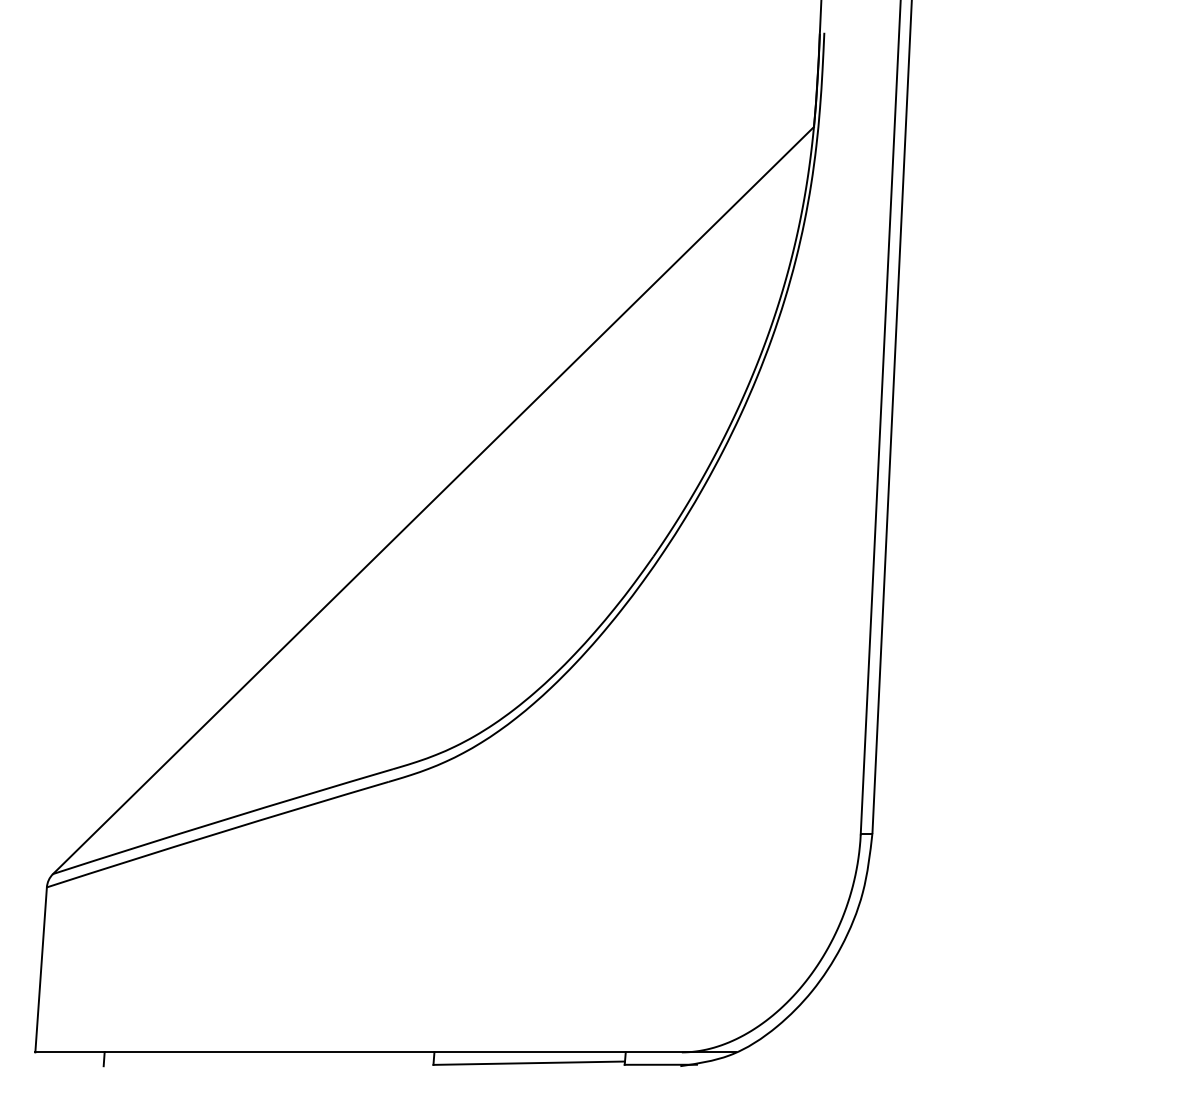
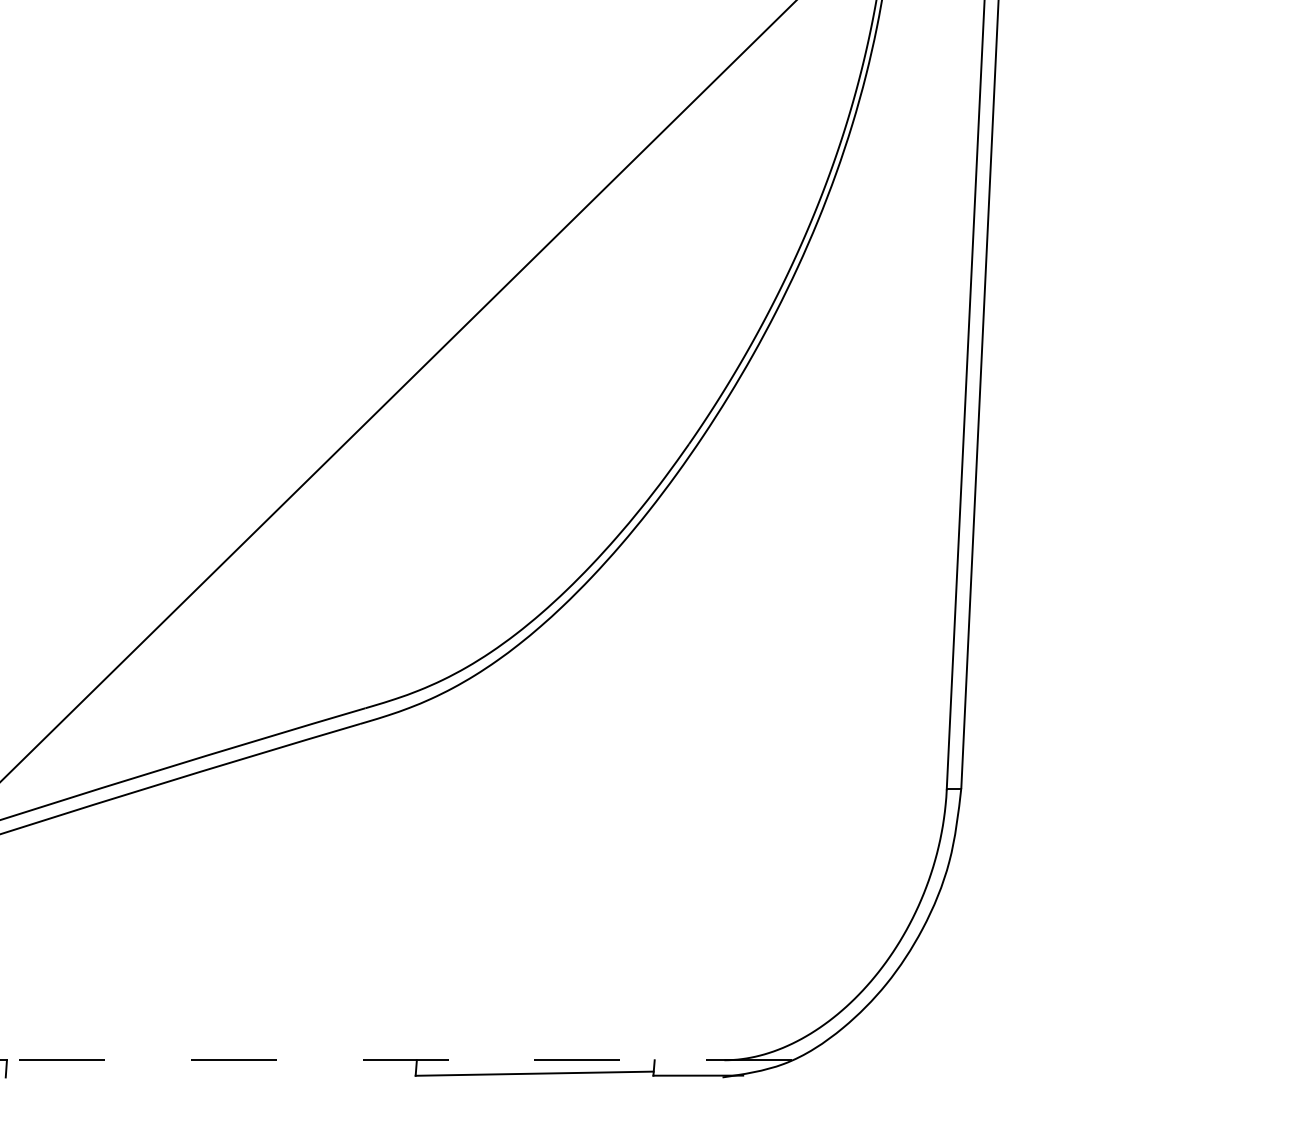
line: (420, 1052) -> (399, 1060), solid -> dashed

